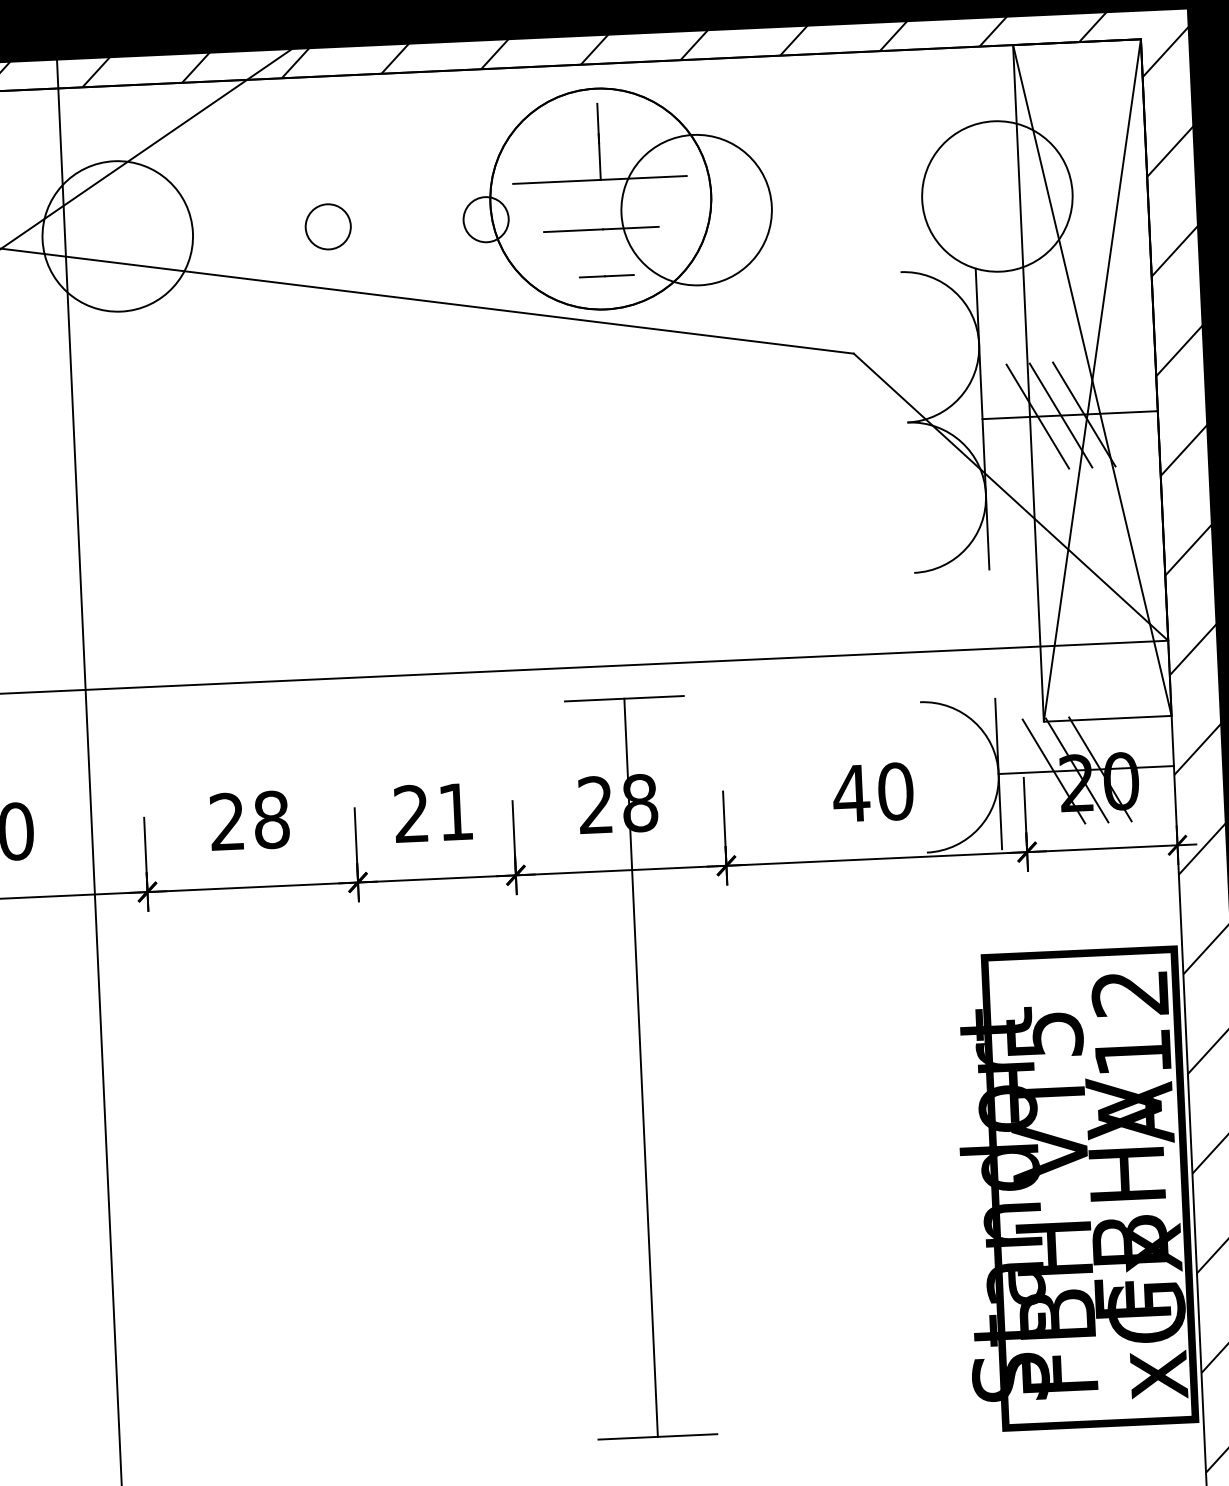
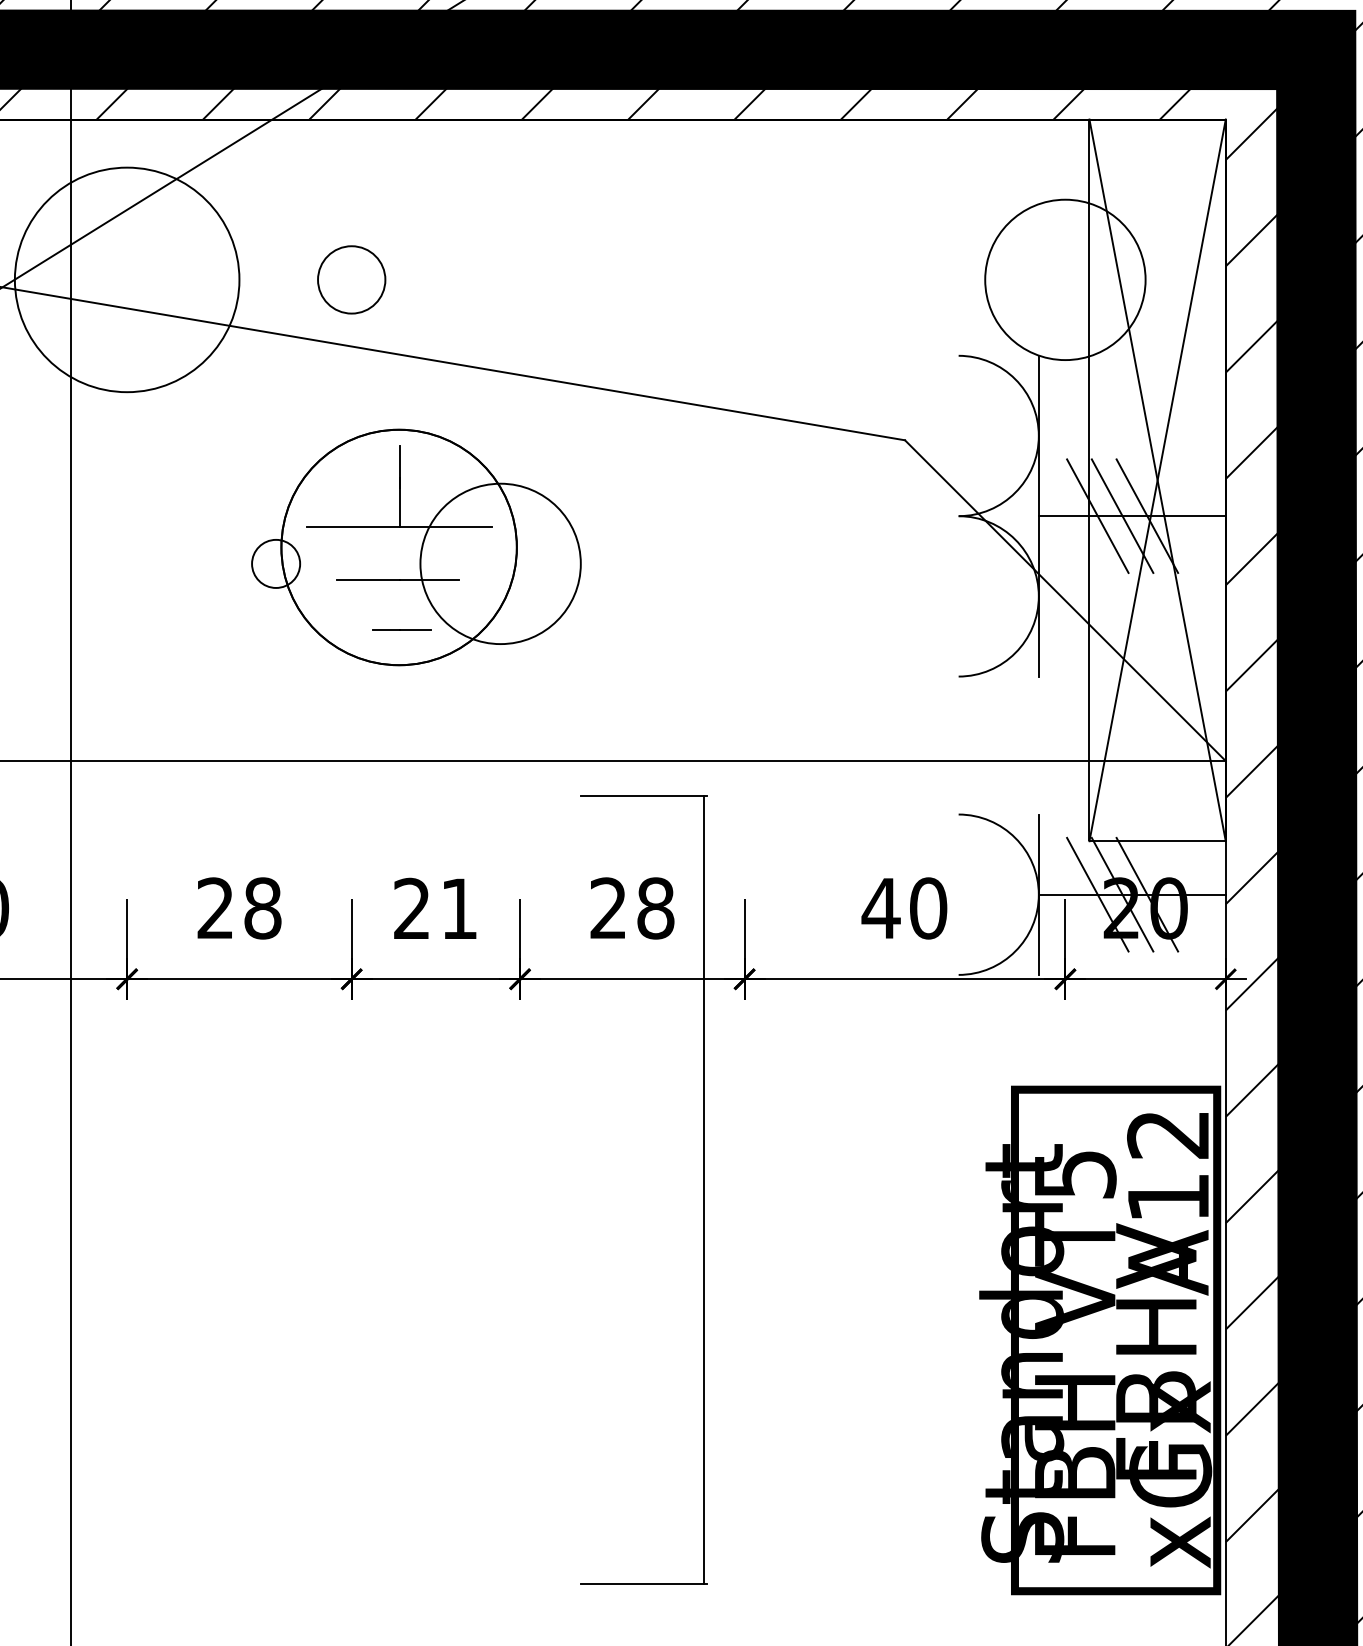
part: (617, 198) -> (416, 547), moved
circle: (328, 226) -> (351, 279), size x1.4
circle: (117, 236) -> (126, 279), size x1.4
line: (641, 1067) -> (704, 1189), moved

